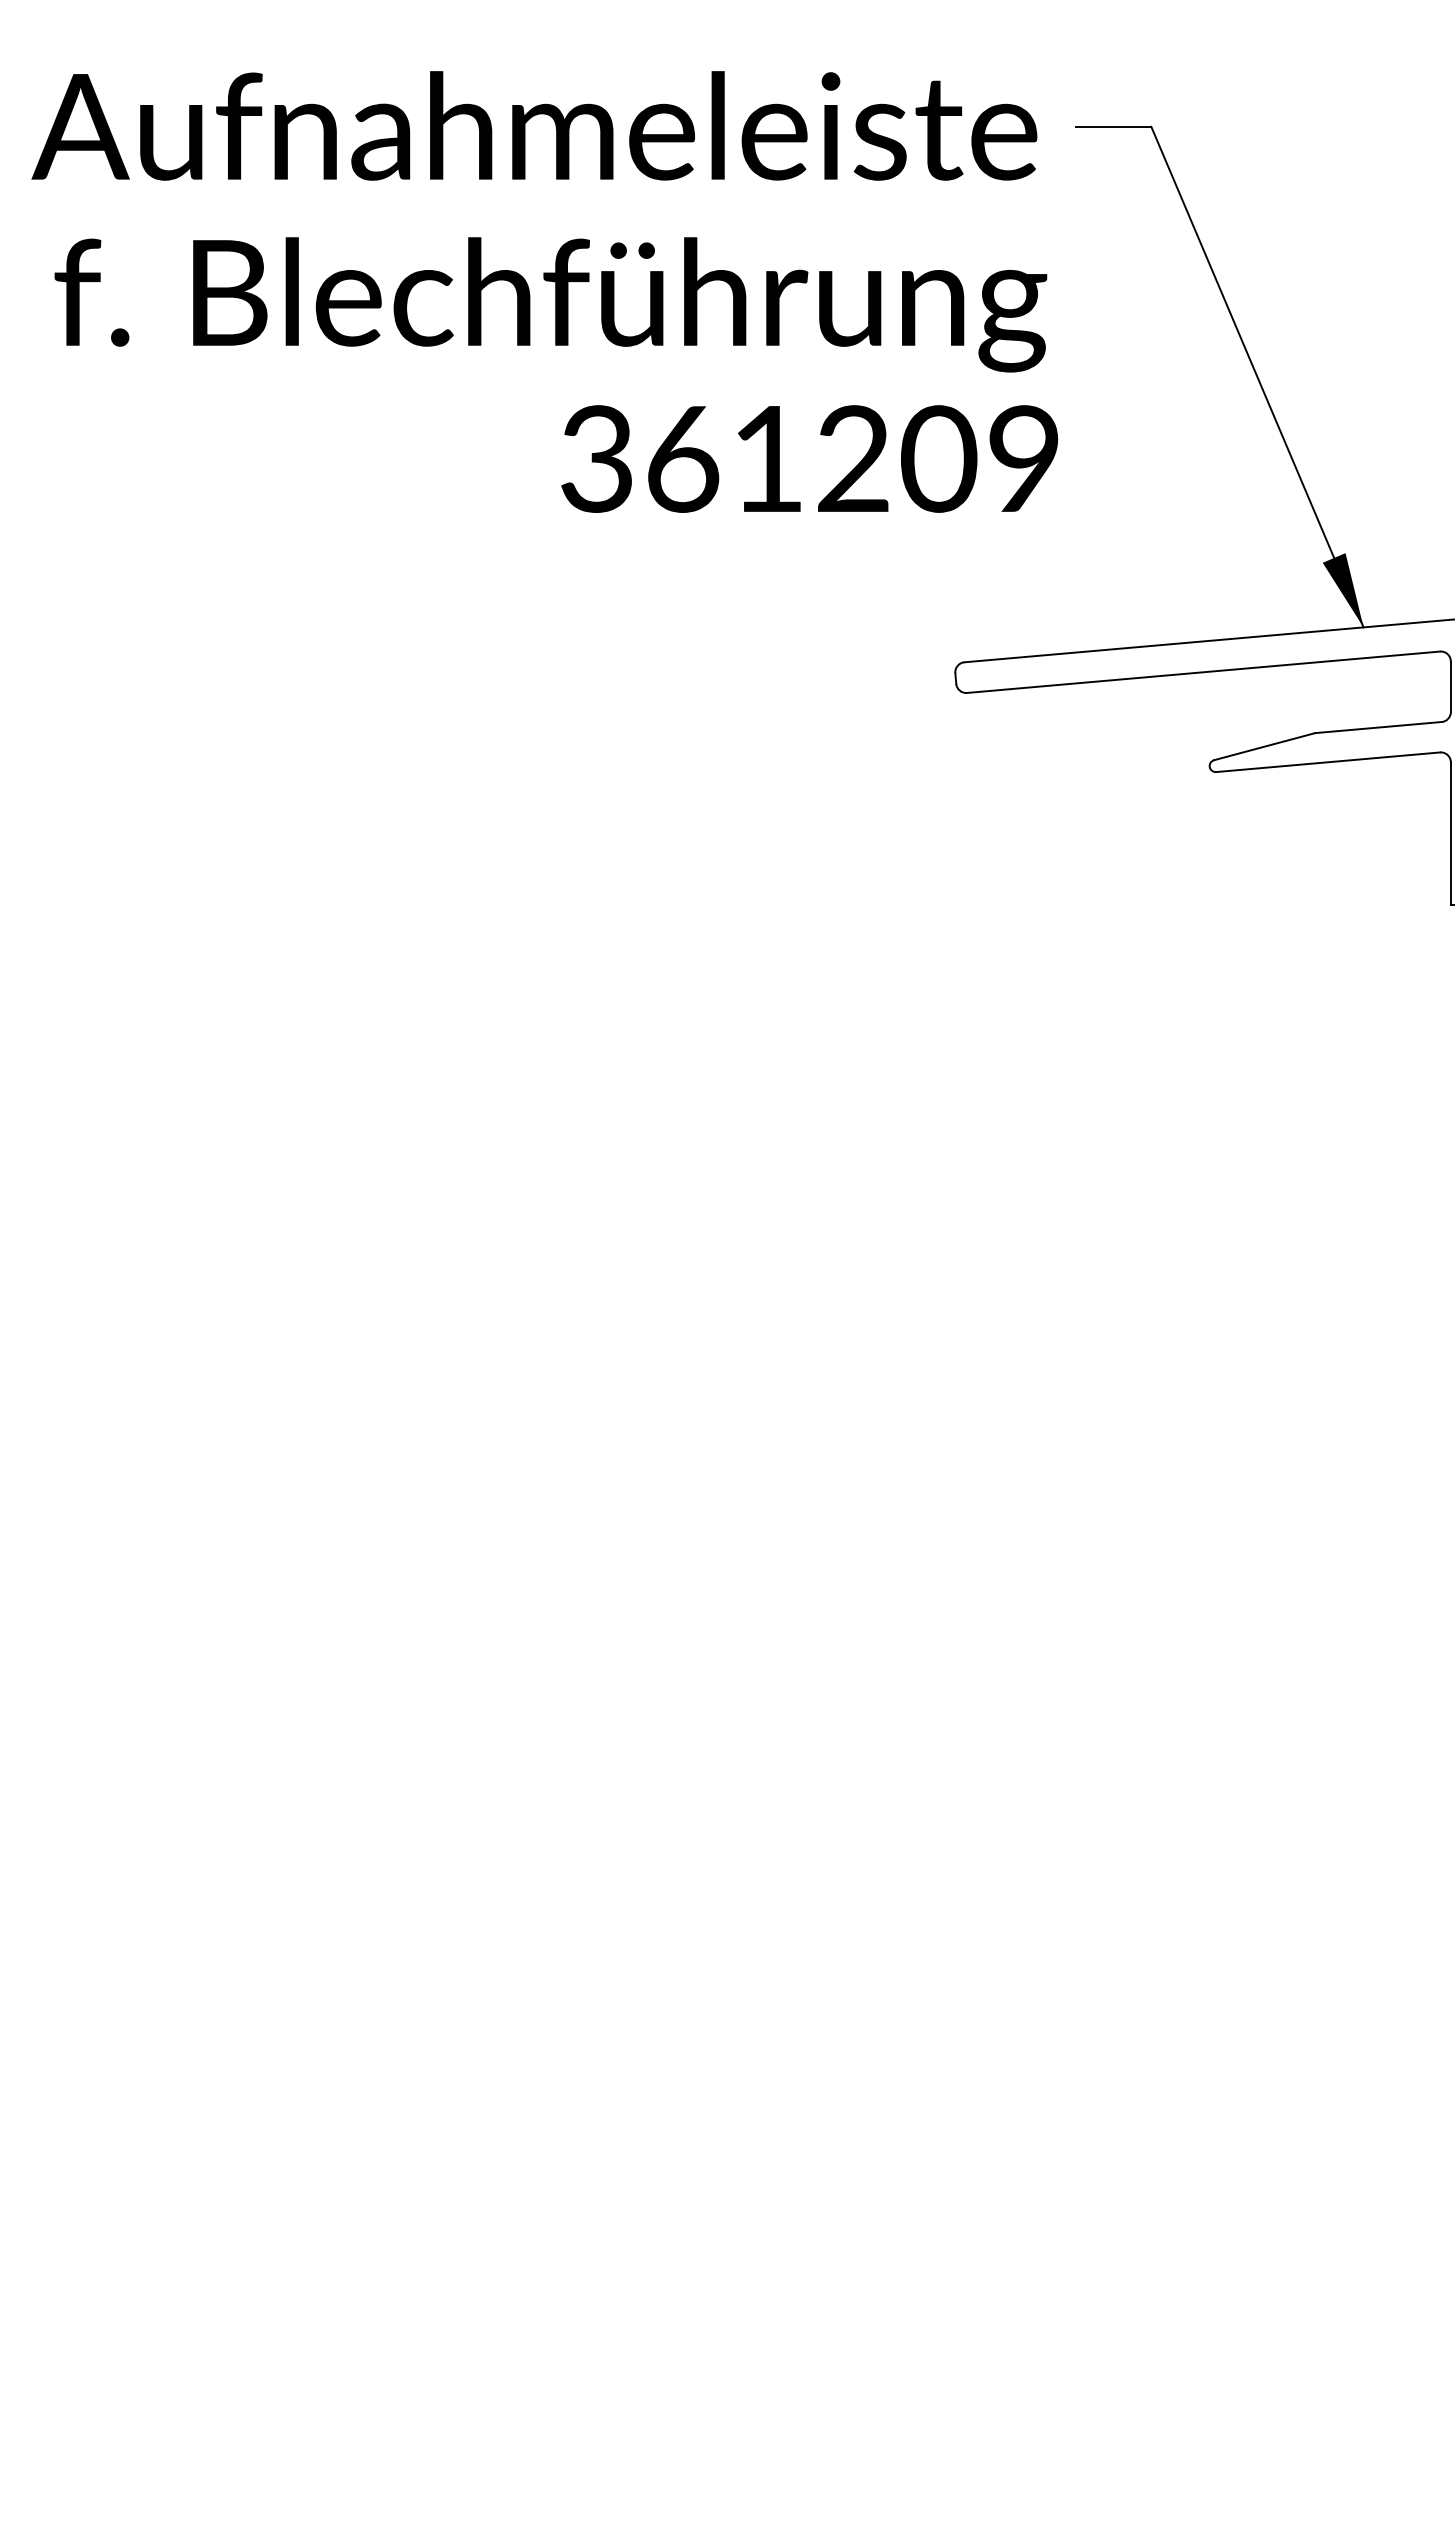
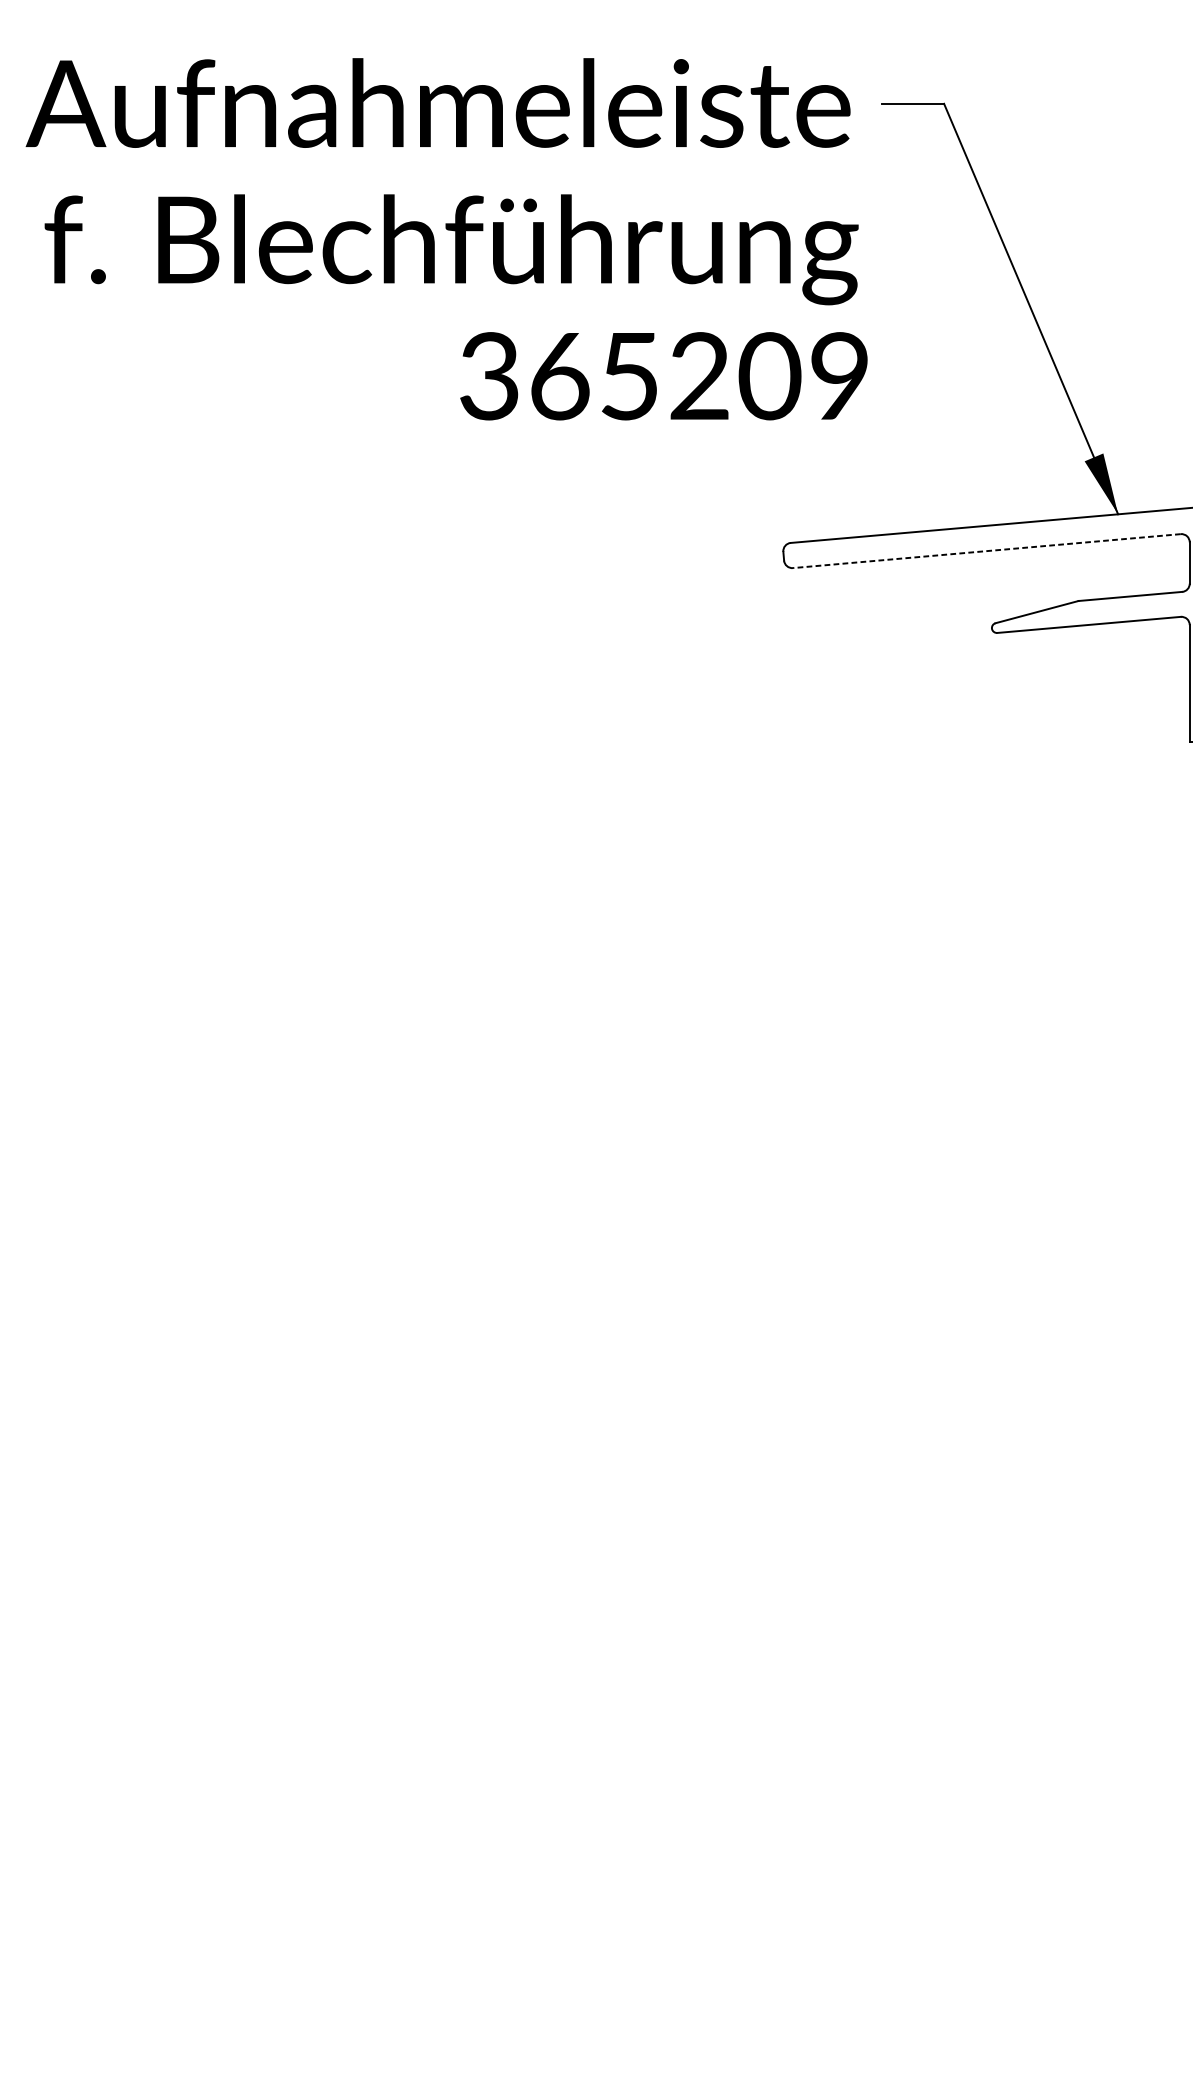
text: (767, 459) -> (629, 376), 361209 -> 365209
line: (1203, 672) -> (986, 551), solid -> dashed

